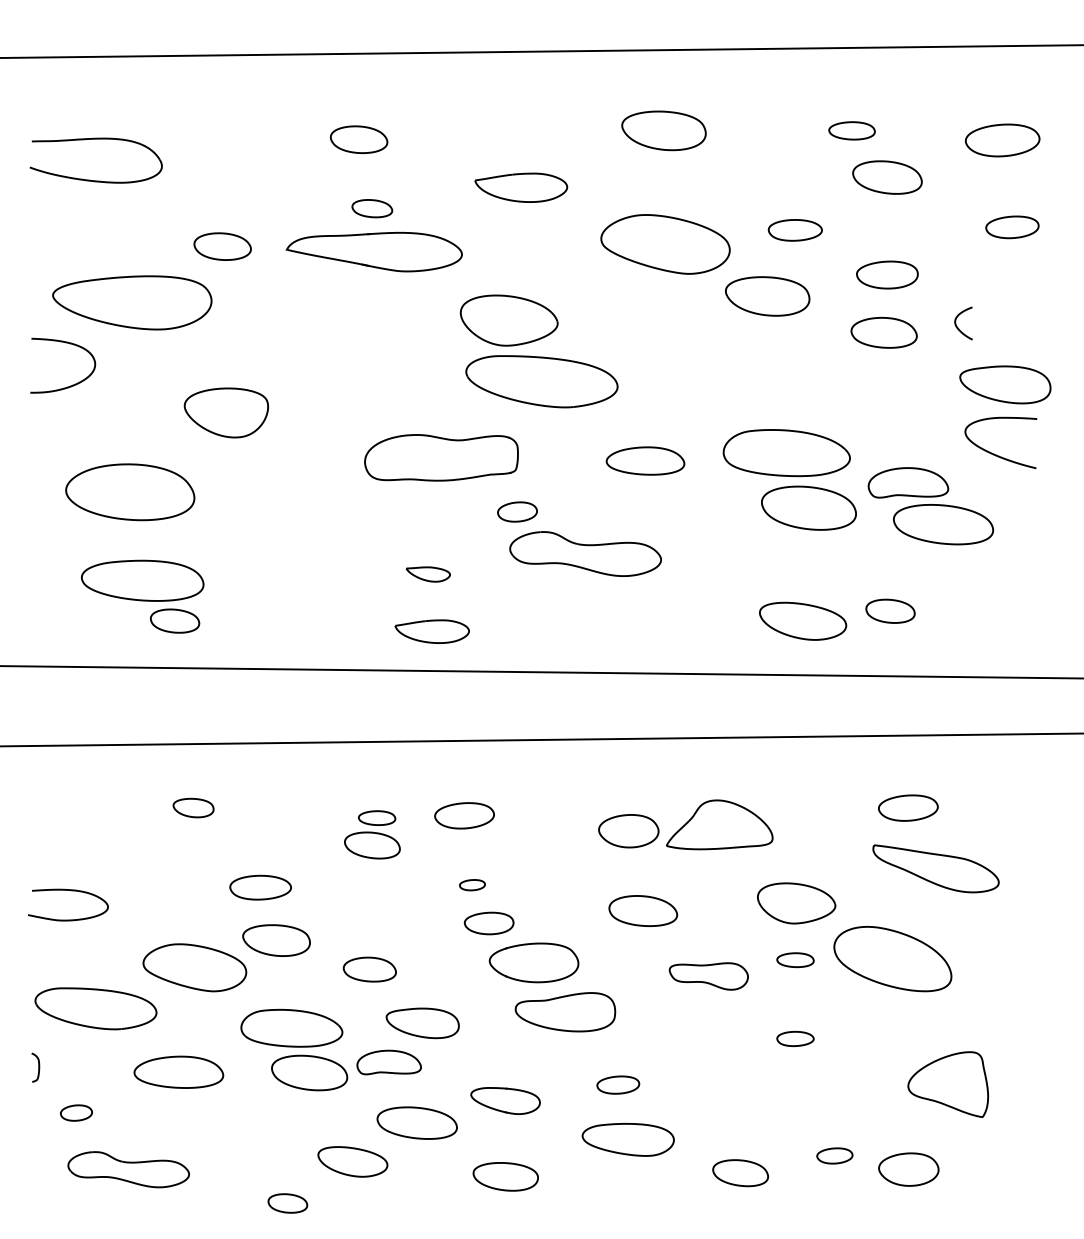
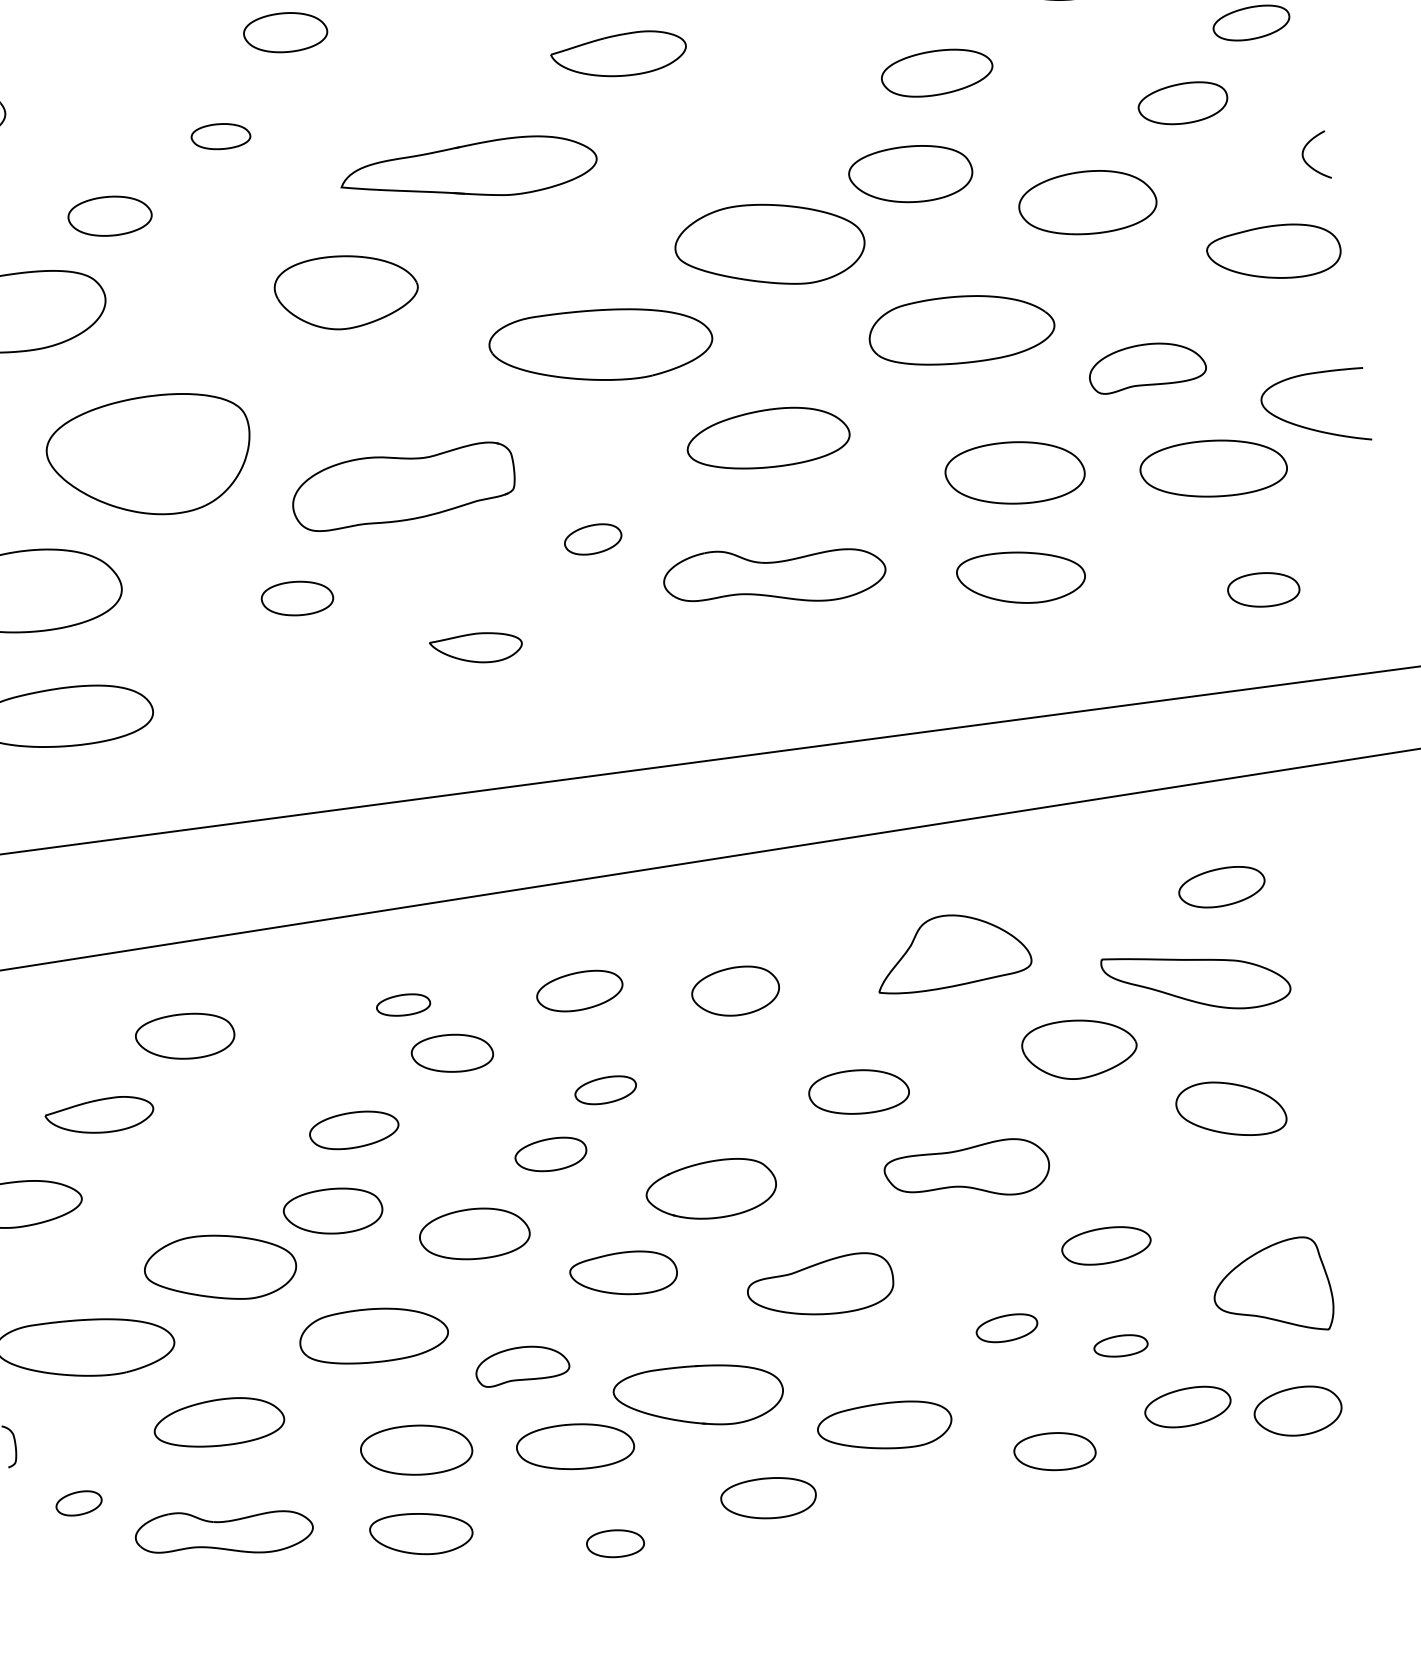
part: (521, 187) -> (619, 55), moved
part: (372, 208) -> (221, 136), moved
part: (795, 230) -> (937, 73), size x1.43
part: (665, 244) -> (769, 245), moved
part: (373, 252) -> (467, 173), moved
part: (887, 274) -> (1183, 102), moved
part: (508, 320) -> (345, 291), moved
curve: (958, 327) -> (1308, 163), moved
part: (883, 332) -> (1086, 202), size x1.43
part: (226, 412) -> (150, 455), size x1.67
part: (786, 453) -> (961, 330), moved
curve: (994, 453) -> (1308, 426), moved
part: (441, 457) -> (403, 486), moved
part: (645, 460) -> (768, 438), size x1.43
part: (908, 482) -> (1146, 365), moved
part: (585, 553) -> (774, 574), moved
part: (428, 574) -> (477, 648), size x1.43
part: (890, 610) -> (1263, 588), moved
part: (175, 620) -> (298, 597), moved
part: (803, 620) -> (1021, 576), moved
part: (431, 631) -> (98, 1116), moved
part: (193, 807) -> (184, 1035), size x1.67
part: (377, 817) -> (403, 1004), moved
part: (628, 831) -> (735, 991), moved
part: (935, 868) -> (1195, 980), moved
part: (472, 884) -> (605, 1089), size x1.67
part: (260, 887) -> (353, 1129), moved
part: (488, 923) -> (550, 1154), moved
part: (892, 958) -> (1230, 1108), size x0.62
part: (795, 960) -> (1121, 1346), moved
part: (369, 969) -> (474, 1233), size x1.43
part: (708, 976) -> (967, 1173), size x1.43
part: (565, 1012) -> (820, 1287), moved
part: (422, 1023) -> (623, 1274), moved
part: (795, 1038) -> (1106, 1244), size x1.67
part: (309, 1072) -> (416, 1449), moved
part: (618, 1084) -> (1007, 1327), moved
part: (948, 1084) -> (1272, 1289), moved
part: (505, 1100) -> (698, 1395), size x1.67
part: (834, 1155) -> (1187, 1406), size x1.67
part: (352, 1161) -> (420, 1533), moved
part: (128, 1169) -> (223, 1532), moved
part: (505, 1176) -> (768, 1498), moved
part: (287, 1203) -> (614, 1543), moved

